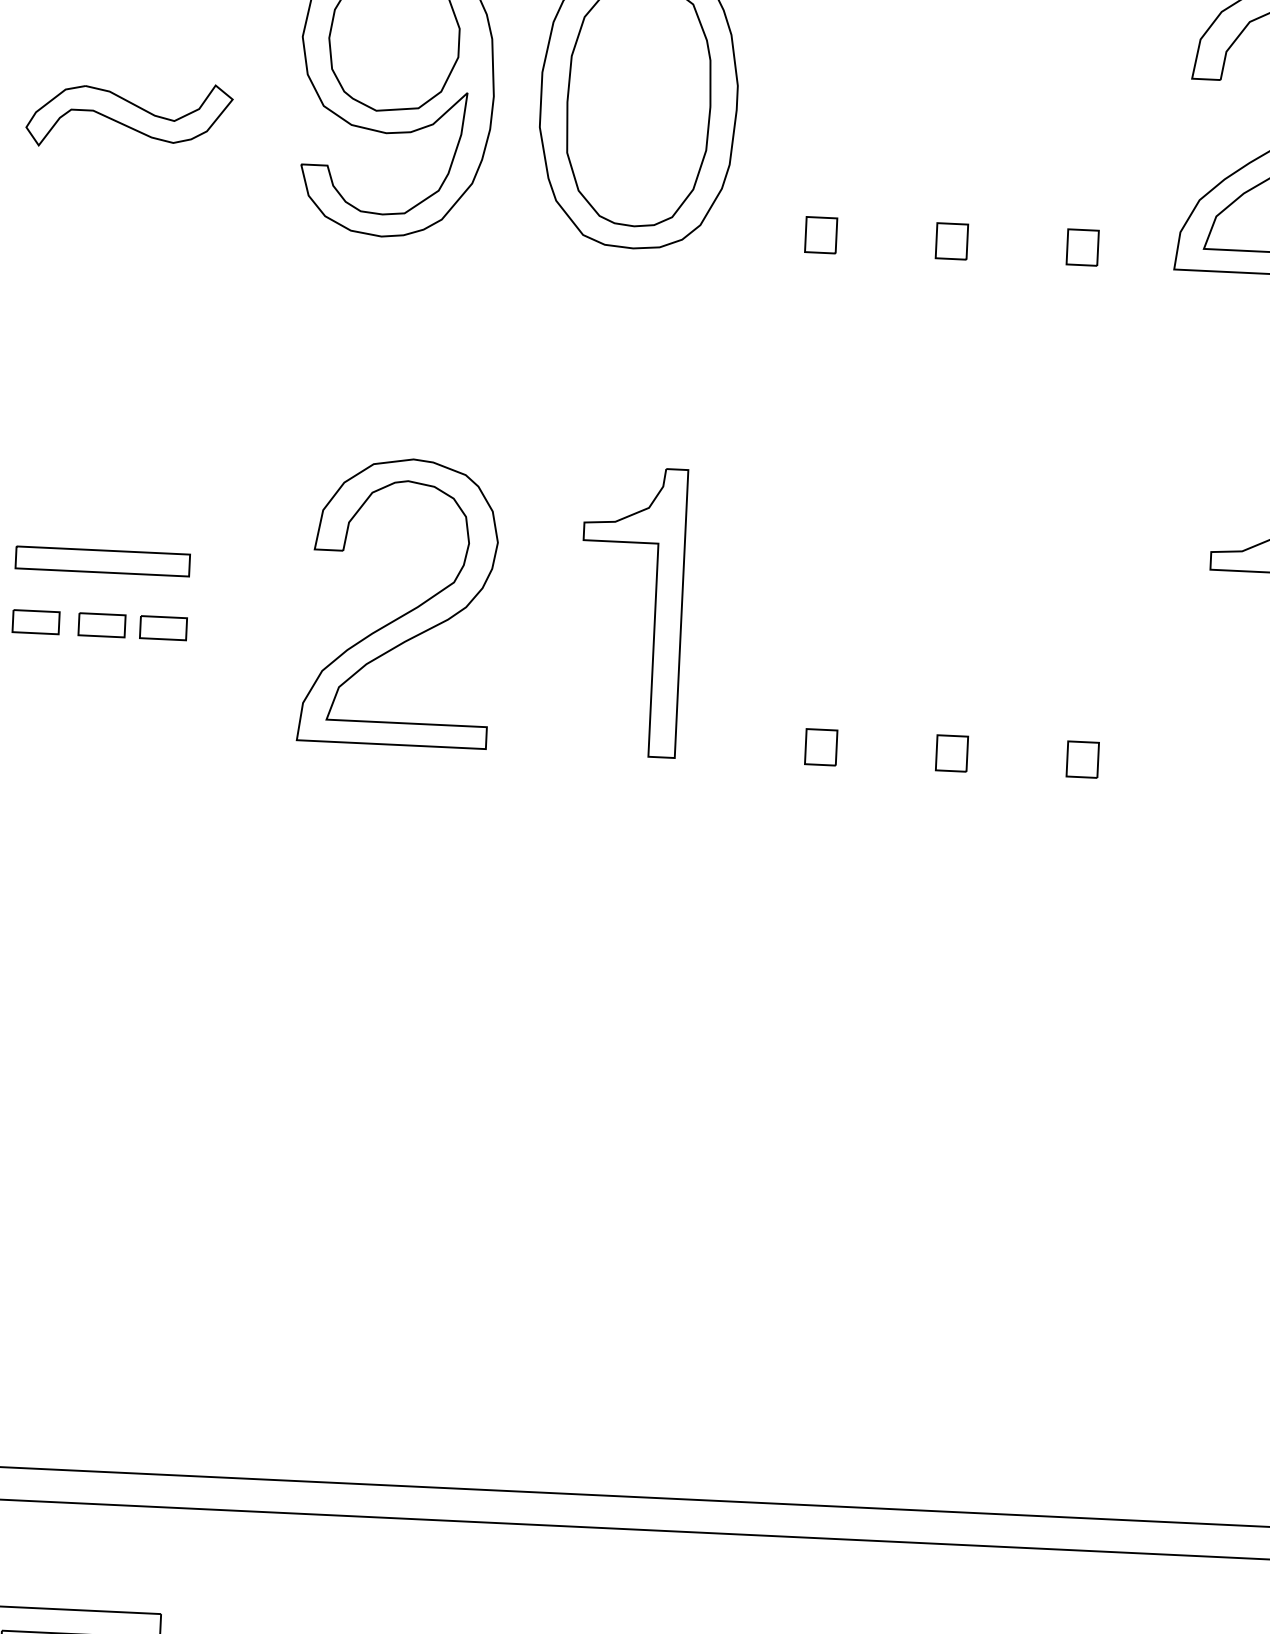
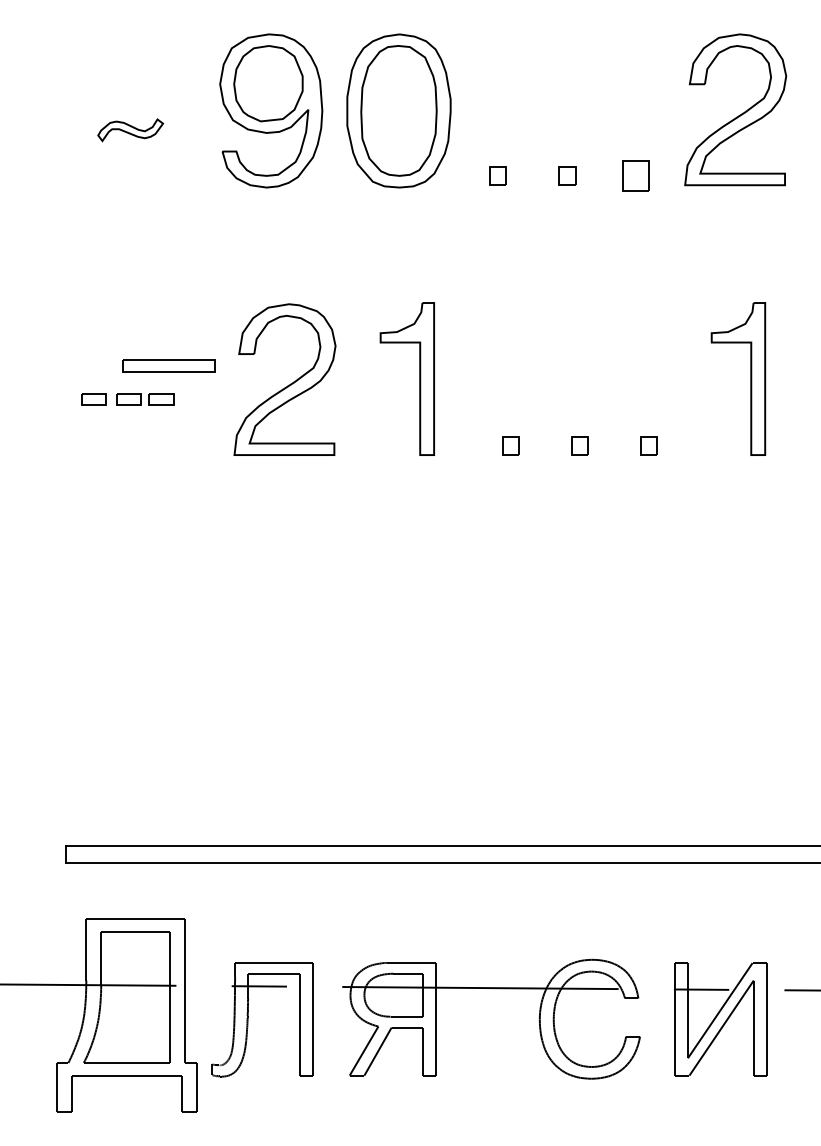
part: (128, 116) -> (130, 130), size x0.6
part: (1082, 246) -> (636, 175), size x1.6
part: (102, 561) -> (168, 365), moved

